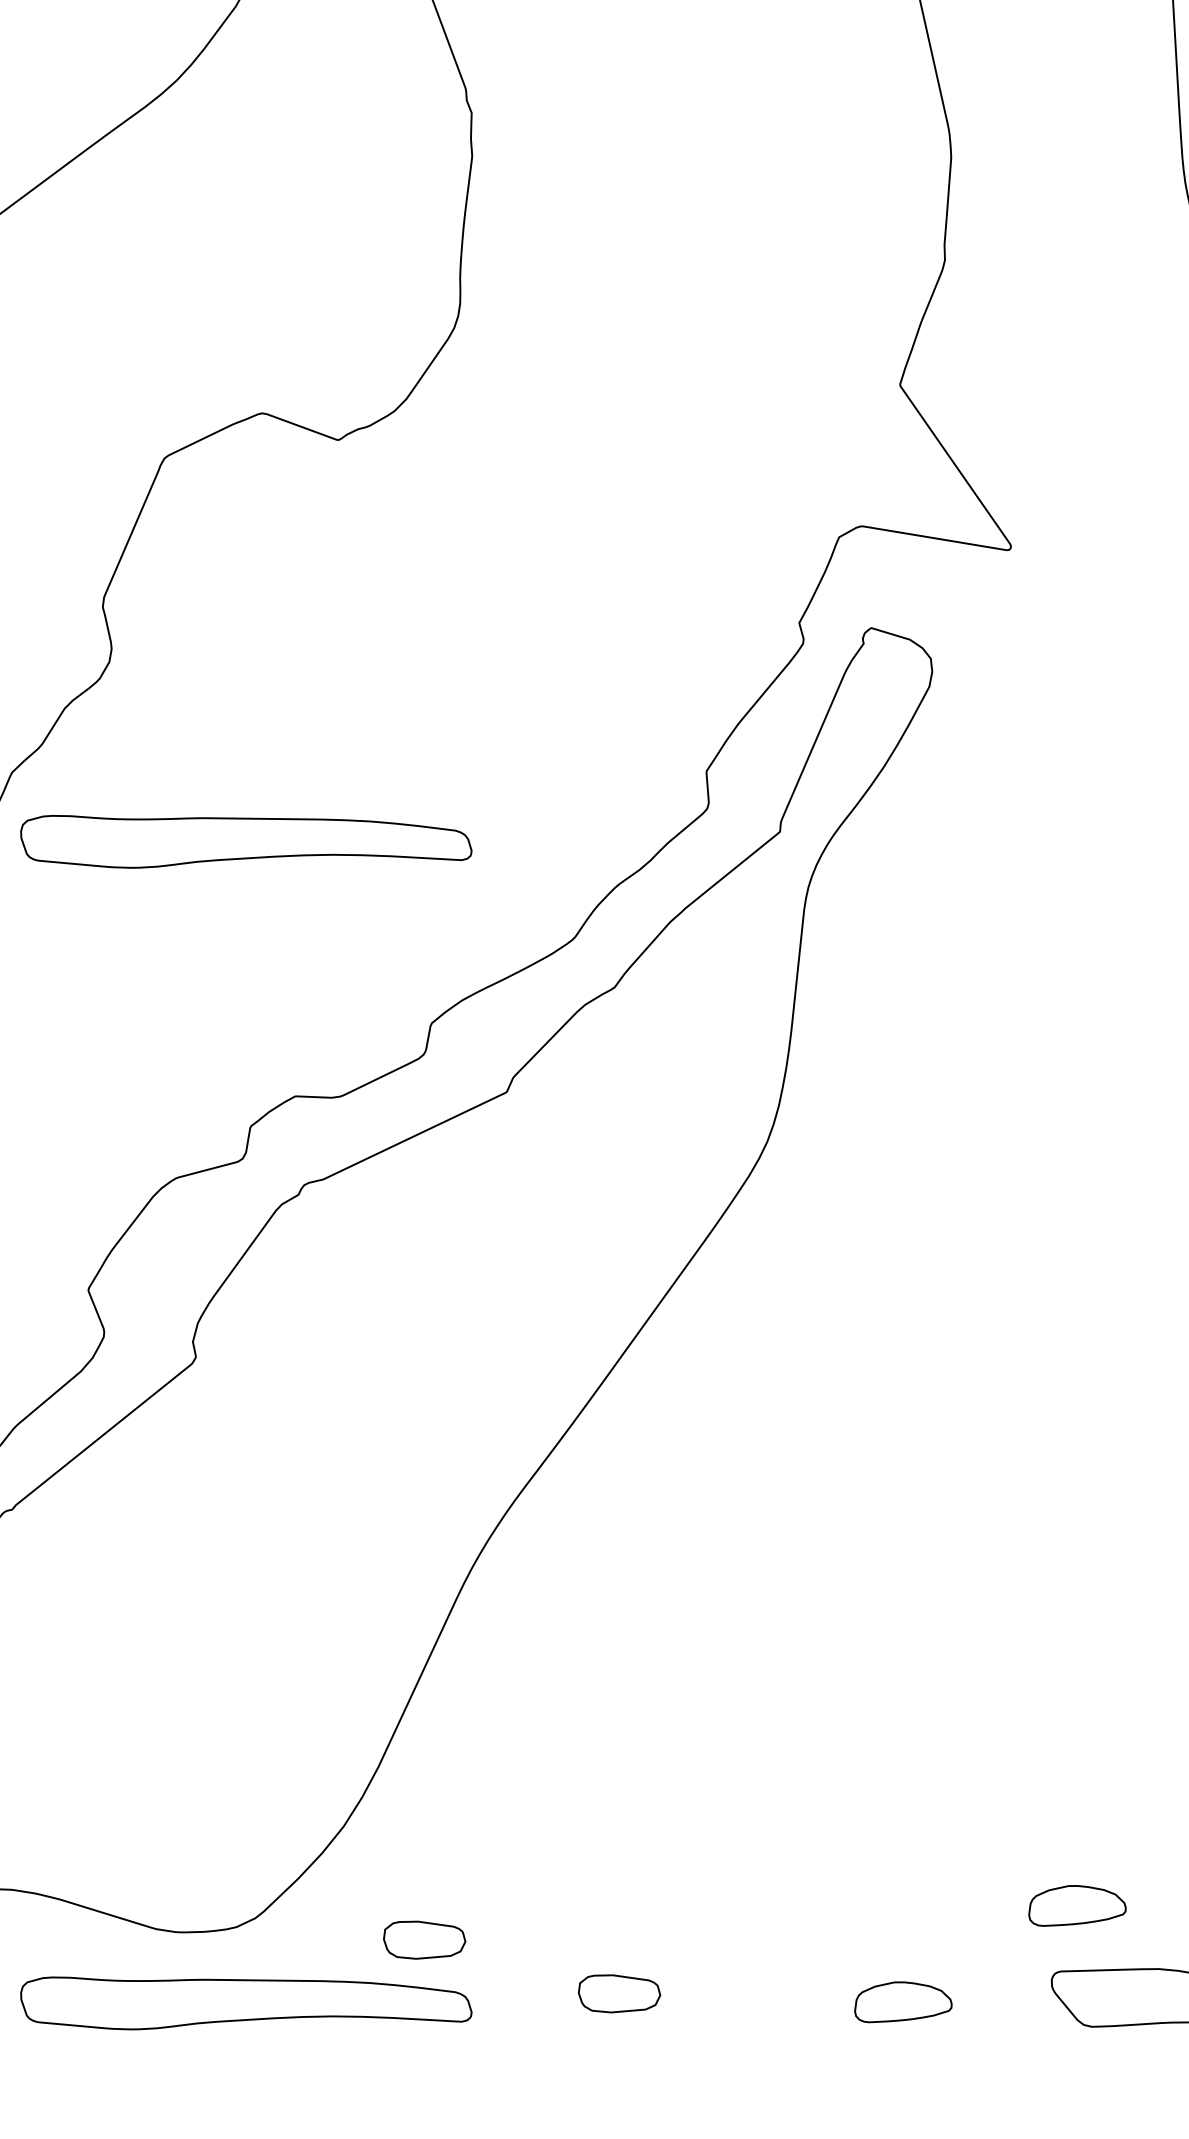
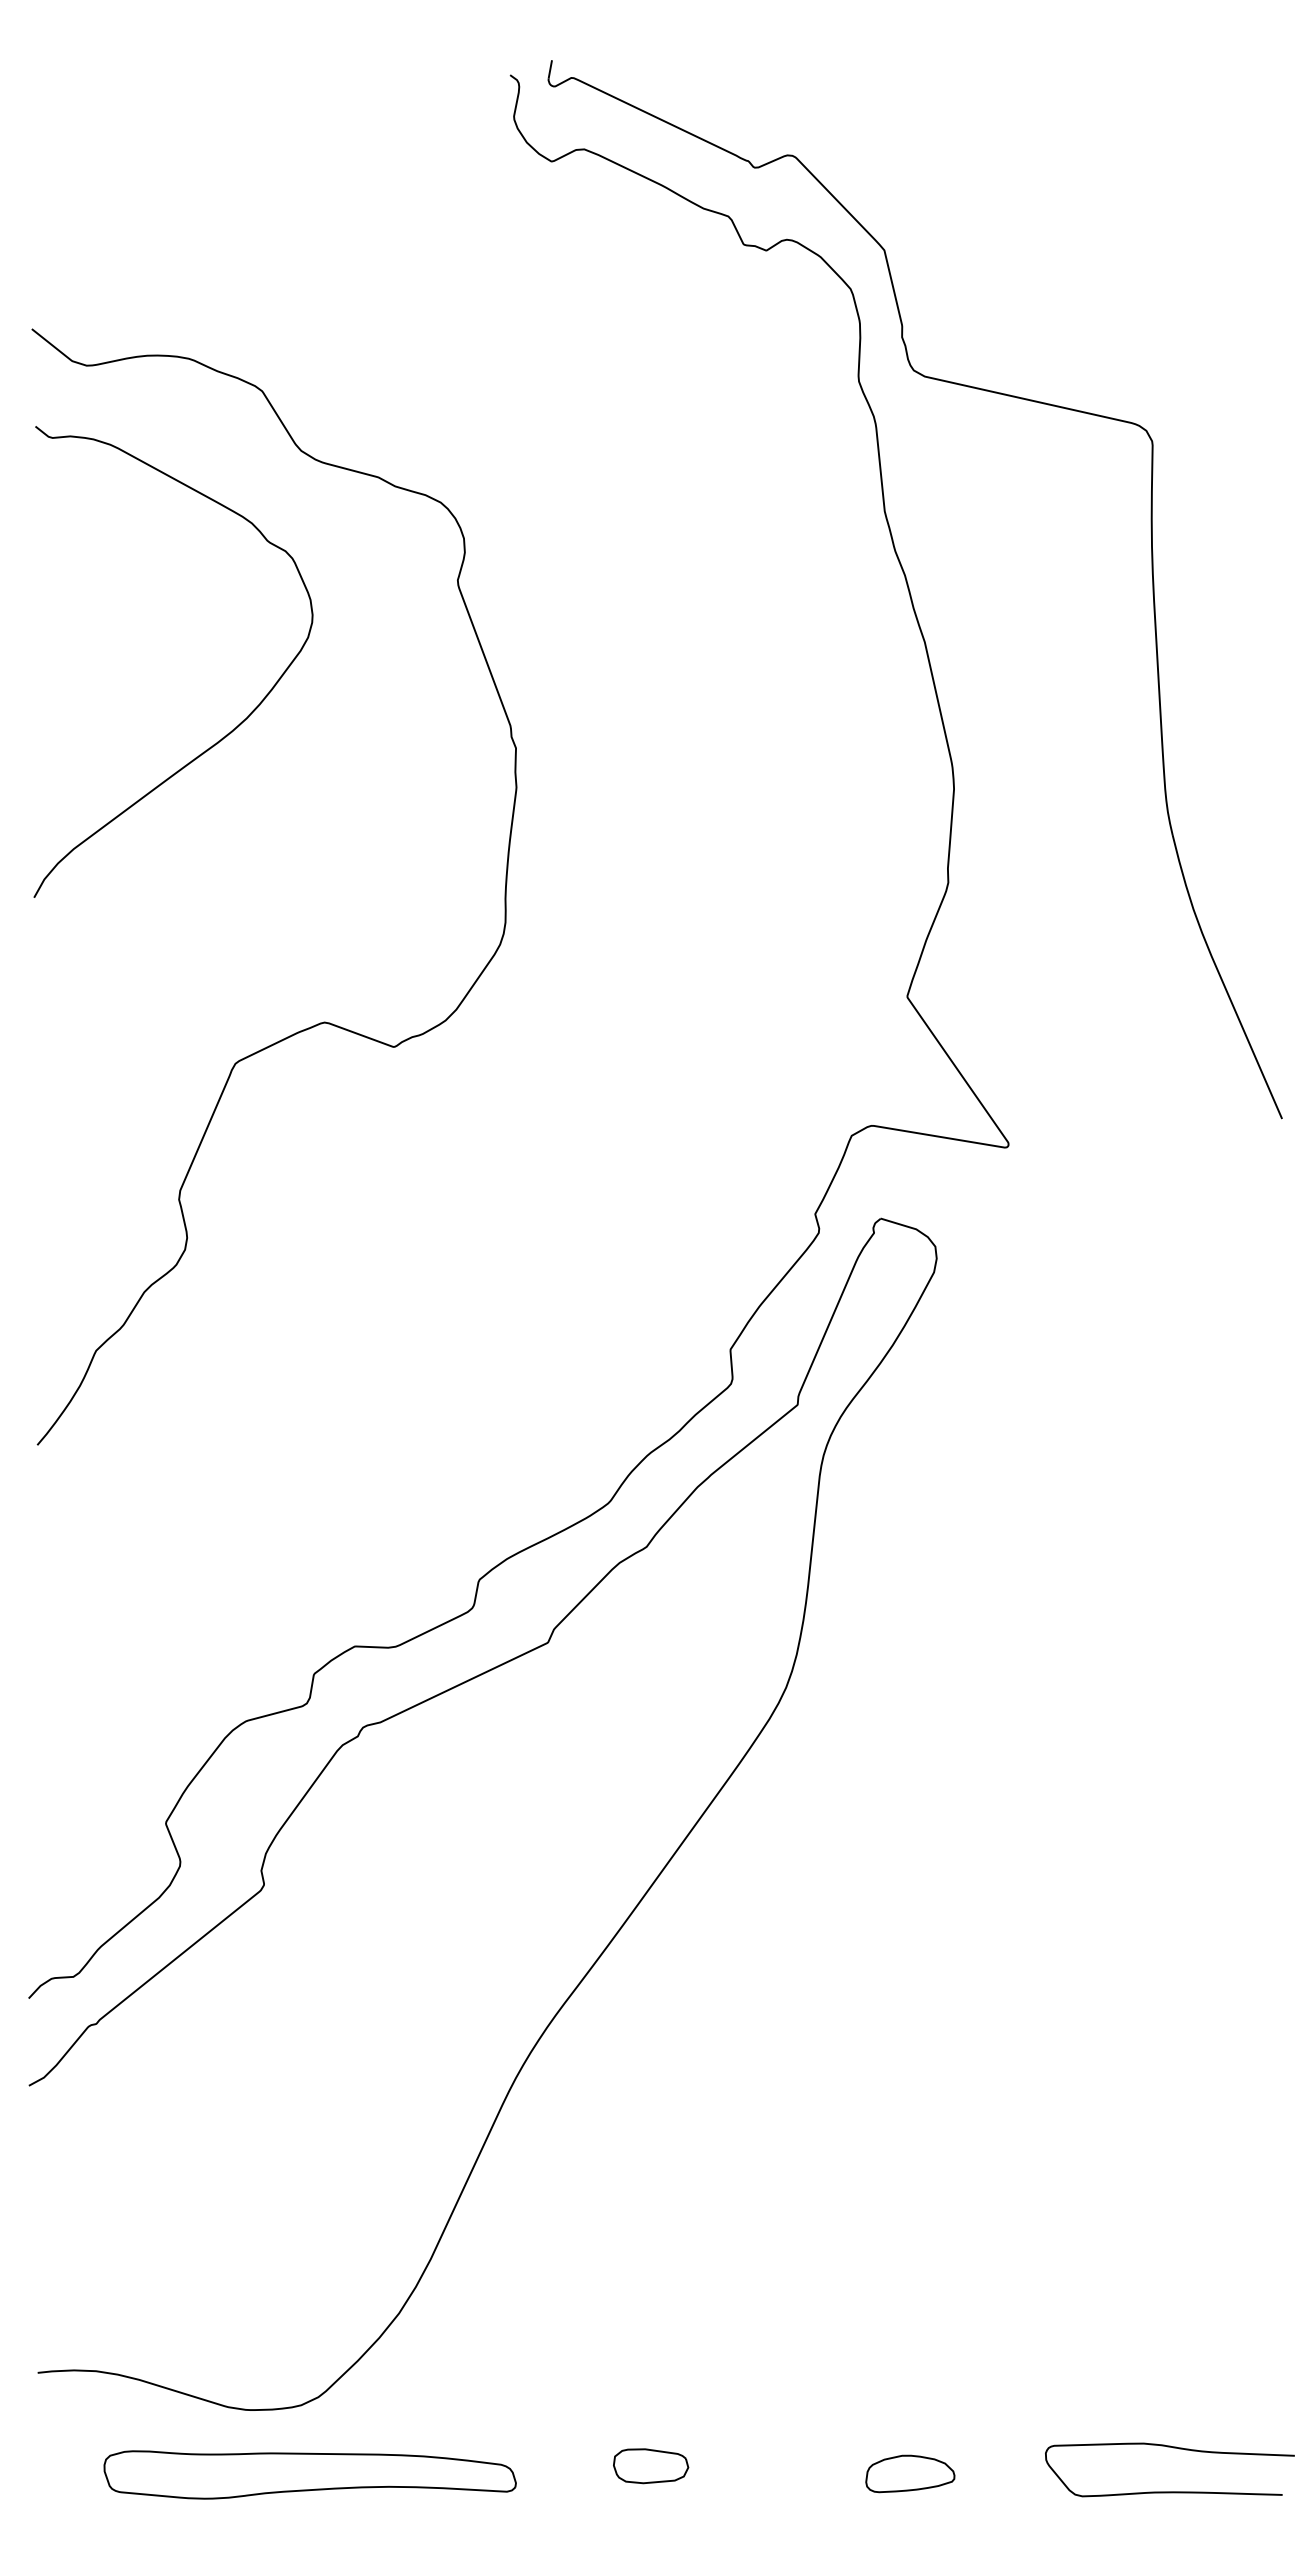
part: (245, 841) -> (309, 1413), removed
part: (1077, 1905) -> (1069, 2385), removed
part: (425, 1940) -> (473, 2417), removed

